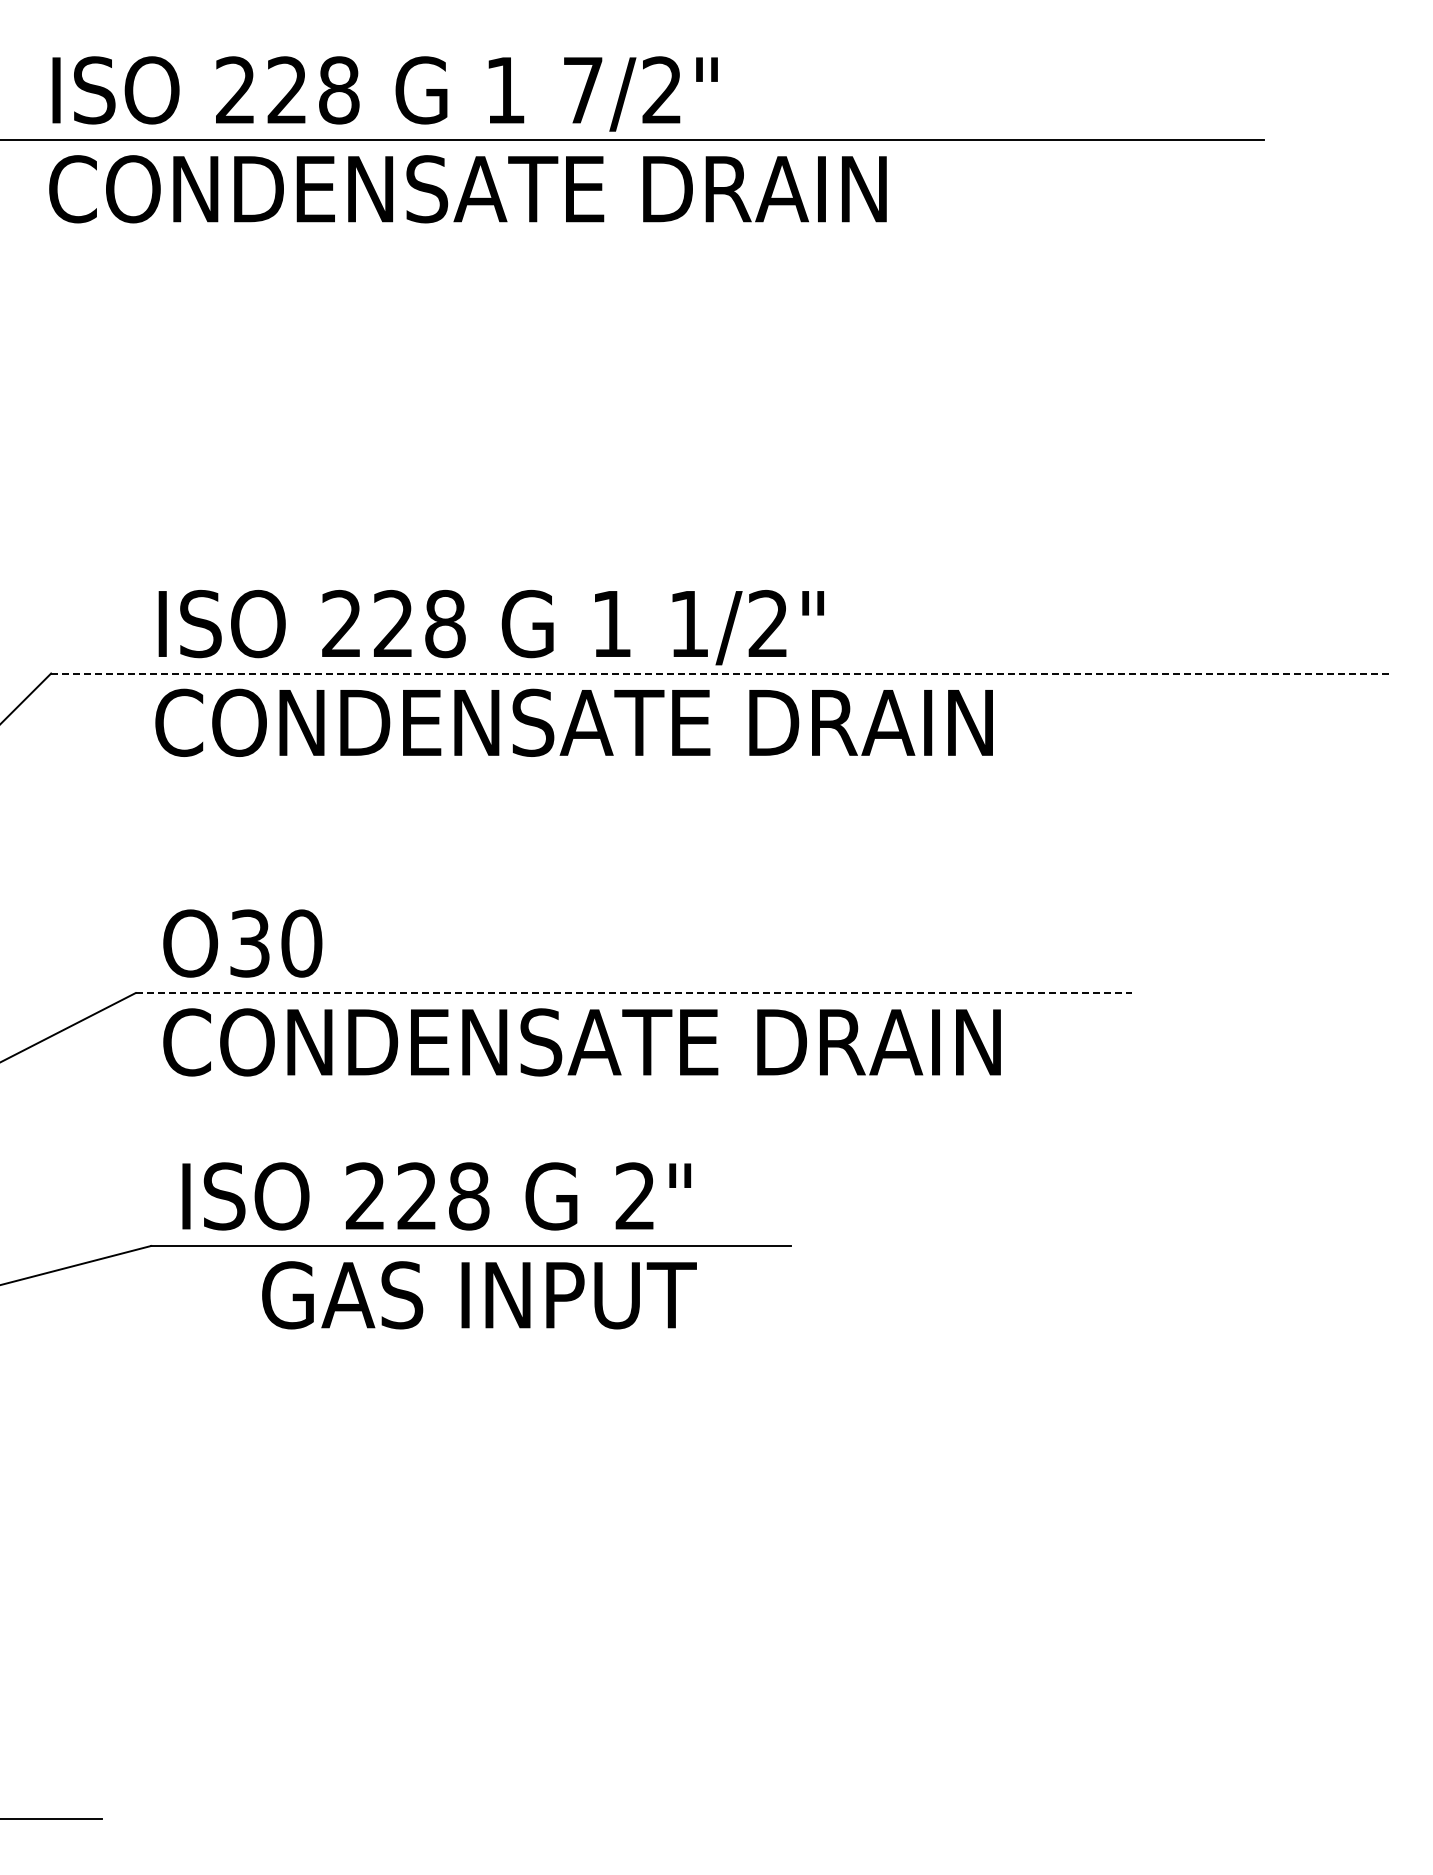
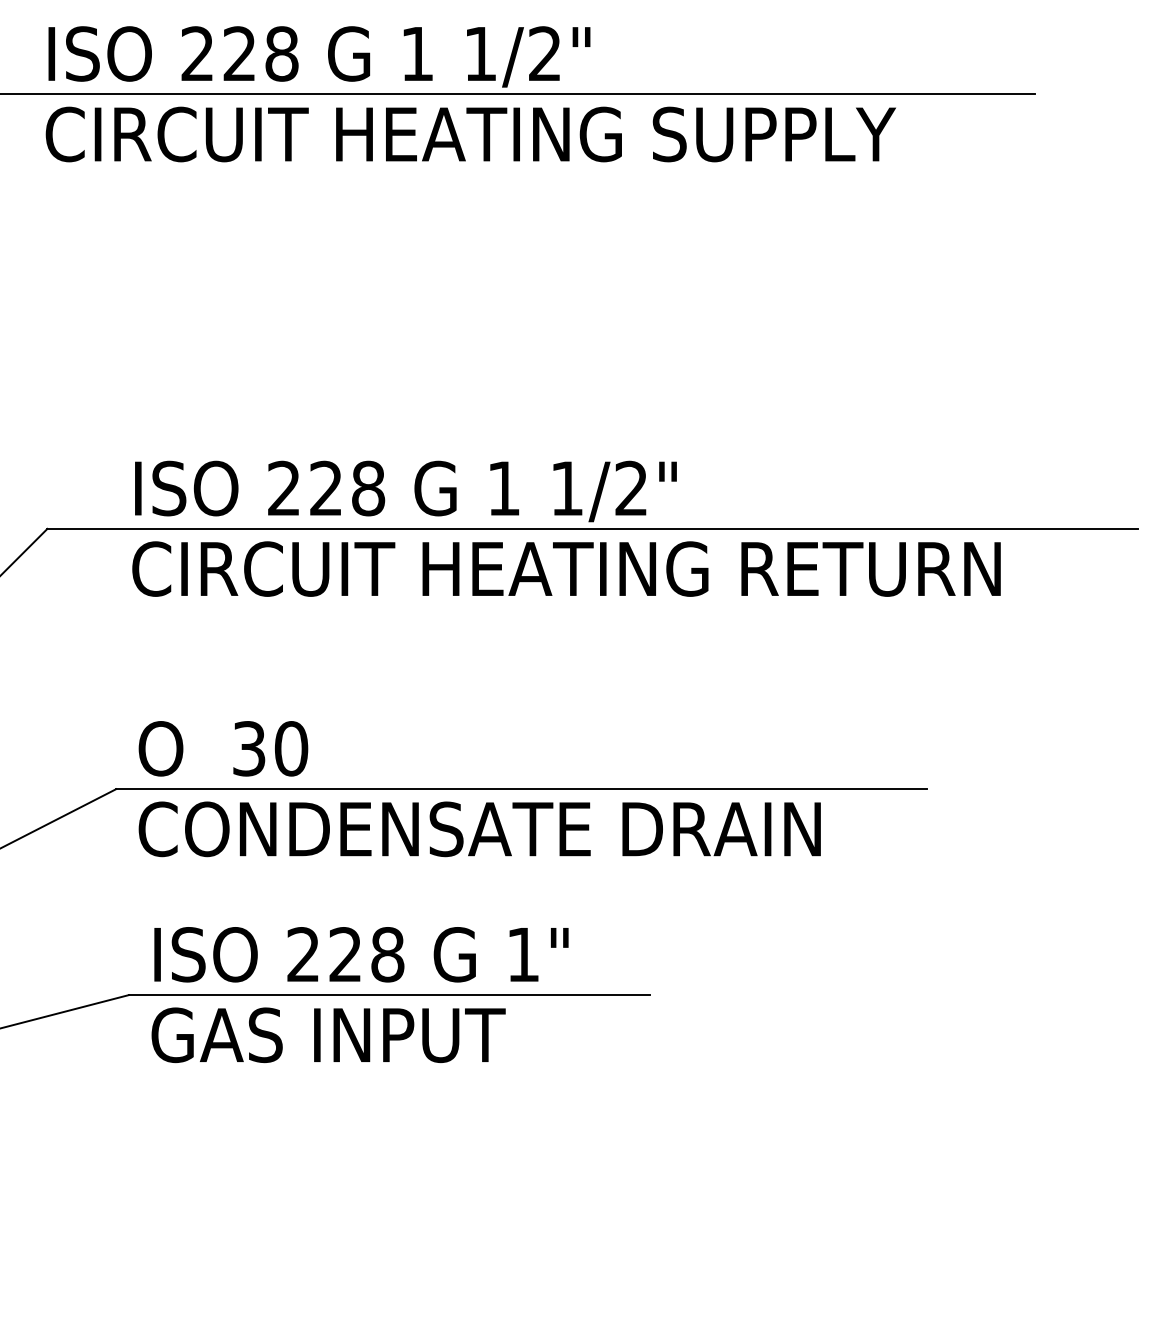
text: (583, 90) -> (480, 54), 7/2" -> 1/2"
text: (599, 189) -> (493, 134), CONDENSATE DRAIN -> CIRCUIT HEATING SUPPLY
line: (721, 673) -> (593, 528), dashed -> solid
text: (716, 722) -> (589, 568), CONDENSATE DRAIN -> CIRCUIT HEATING RETURN
text: (276, 943) -> (270, 748), moved
line: (633, 993) -> (521, 789), dashed -> solid
text: (634, 1195) -> (522, 953), 2" -> 1"
text: (479, 1295) -> (328, 1035), moved

